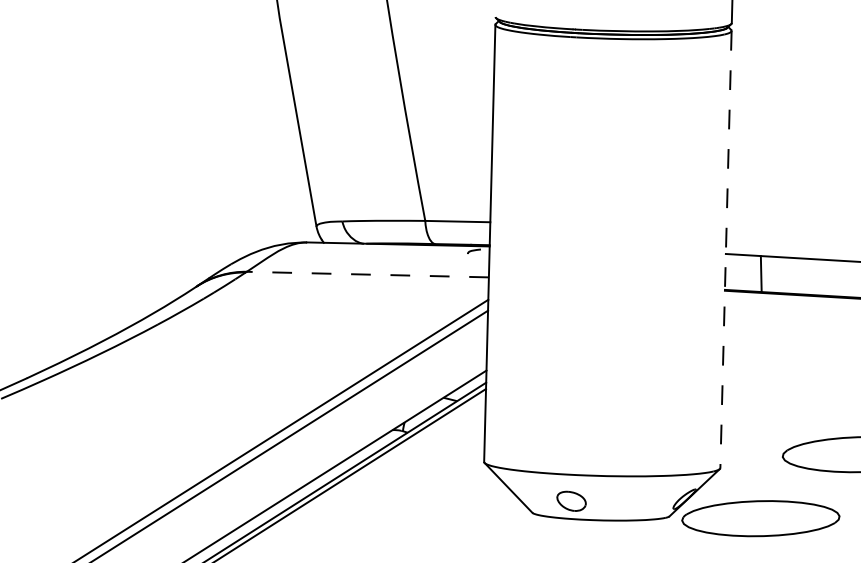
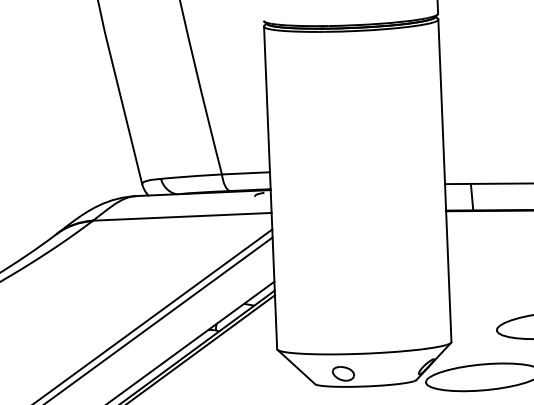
line: (726, 249) -> (445, 180), dashed -> solid
line: (367, 274) -> (182, 216), dashed -> solid

